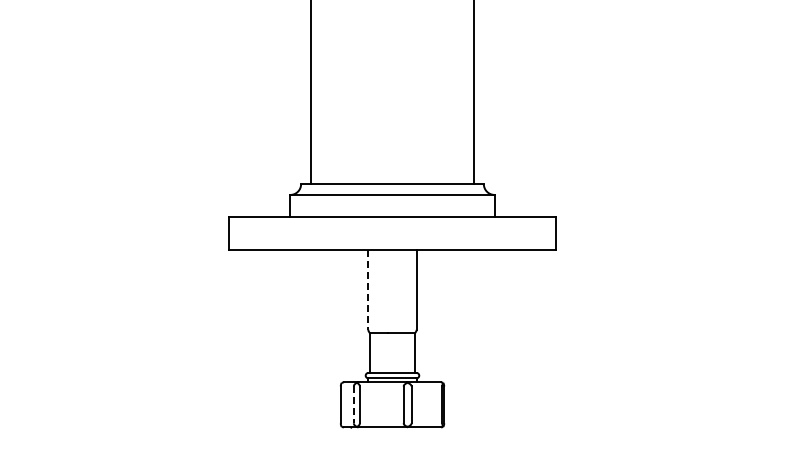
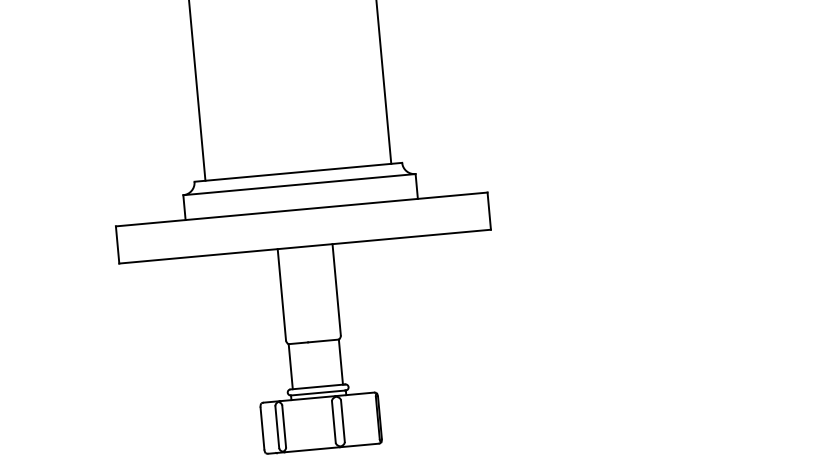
line: (368, 290) -> (282, 295), dashed -> solid
line: (353, 405) -> (276, 427), dashed -> solid

